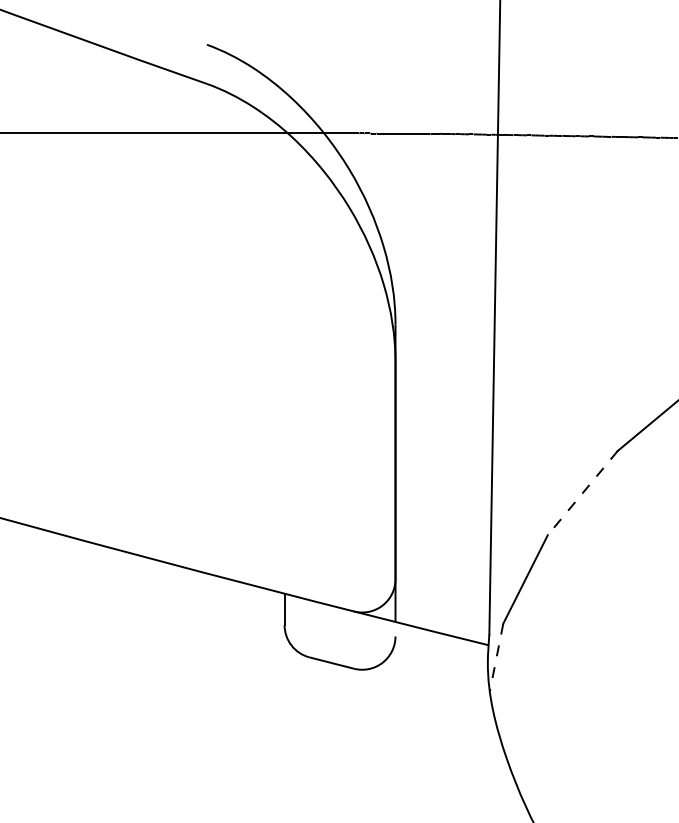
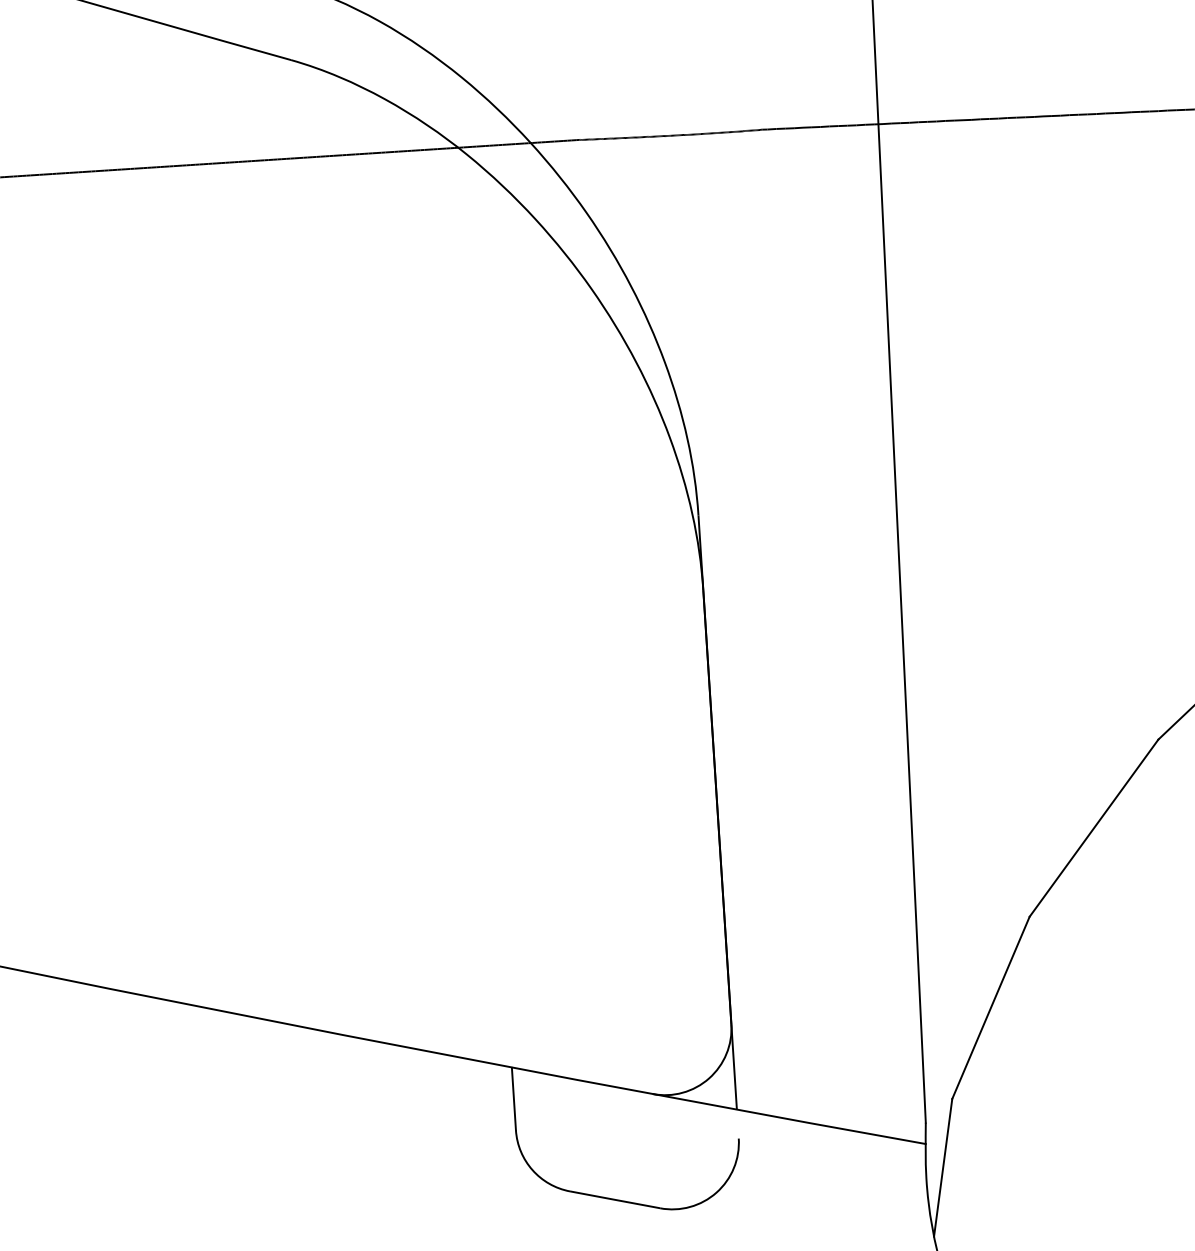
line: (582, 493) -> (1093, 829), dashed -> solid
line: (496, 657) -> (943, 1167), dashed -> solid

